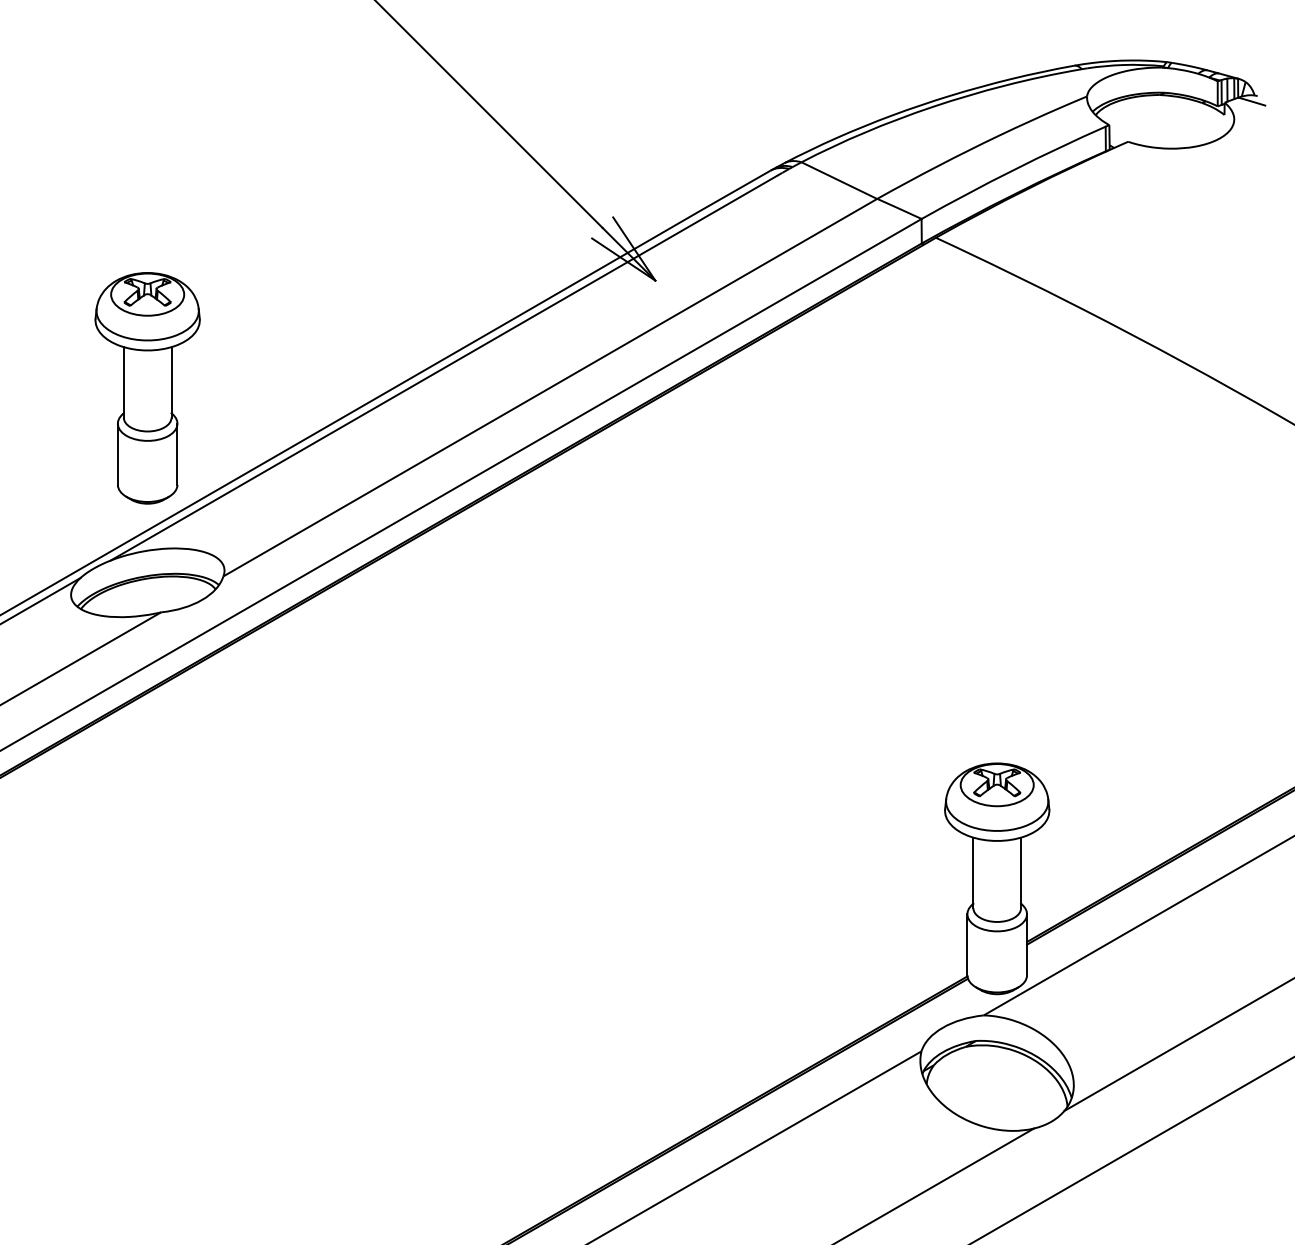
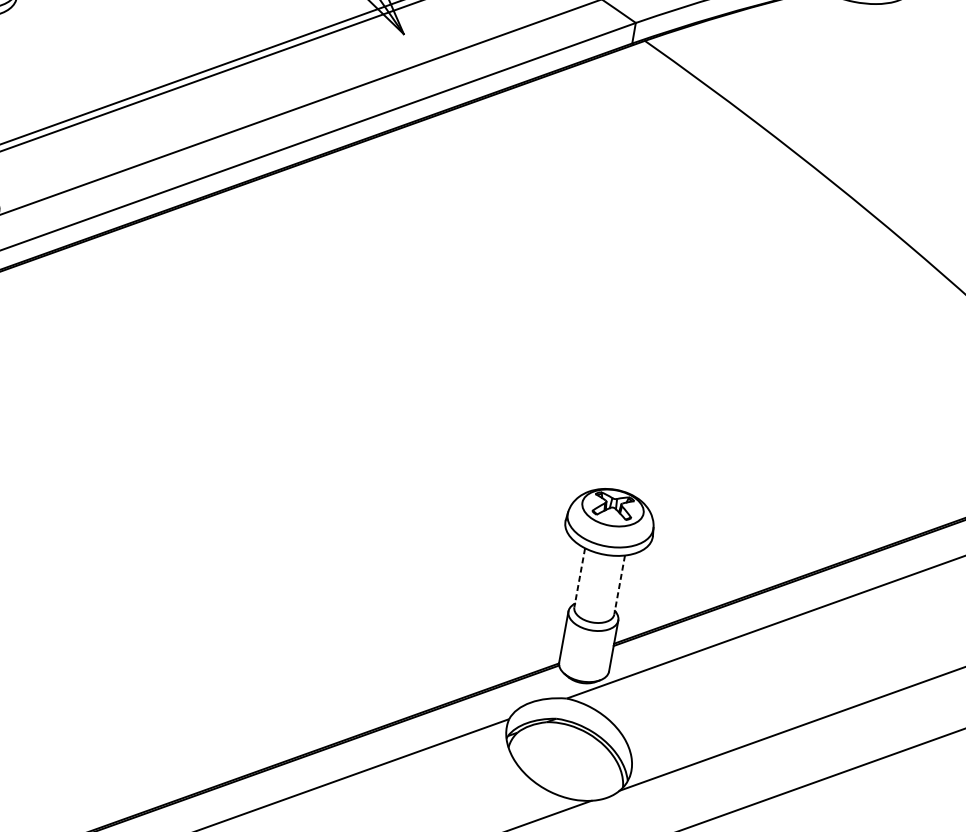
line: (973, 873) -> (579, 578), solid -> dashed
line: (1021, 873) -> (619, 585), solid -> dashed

